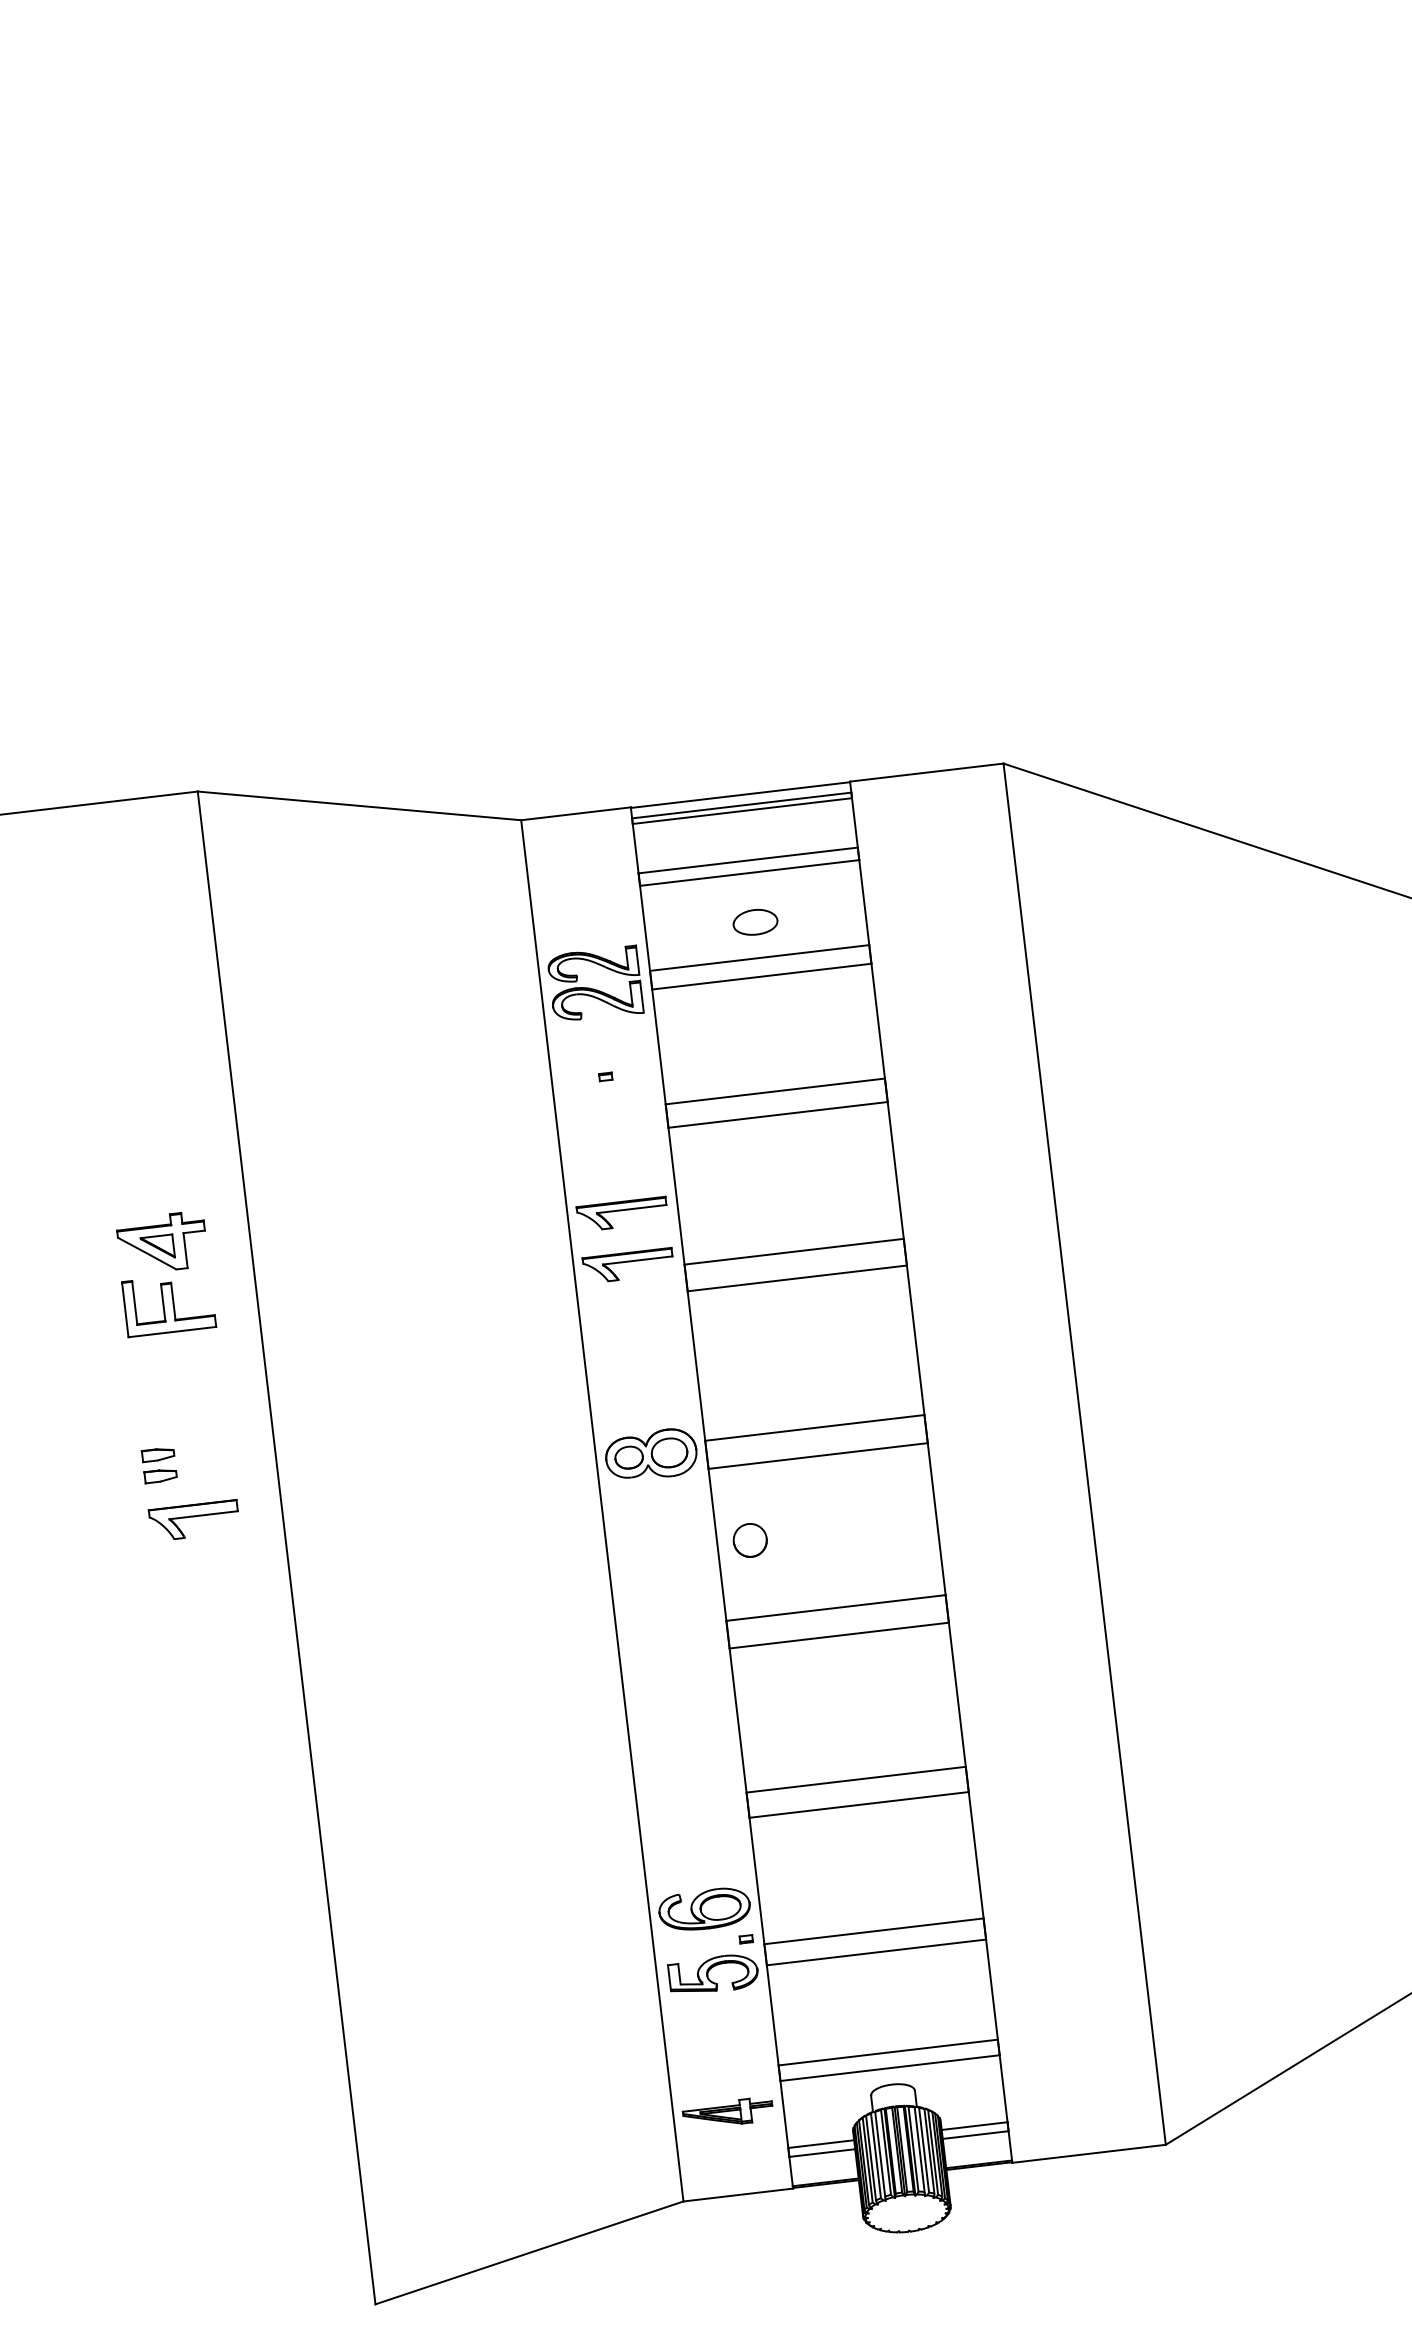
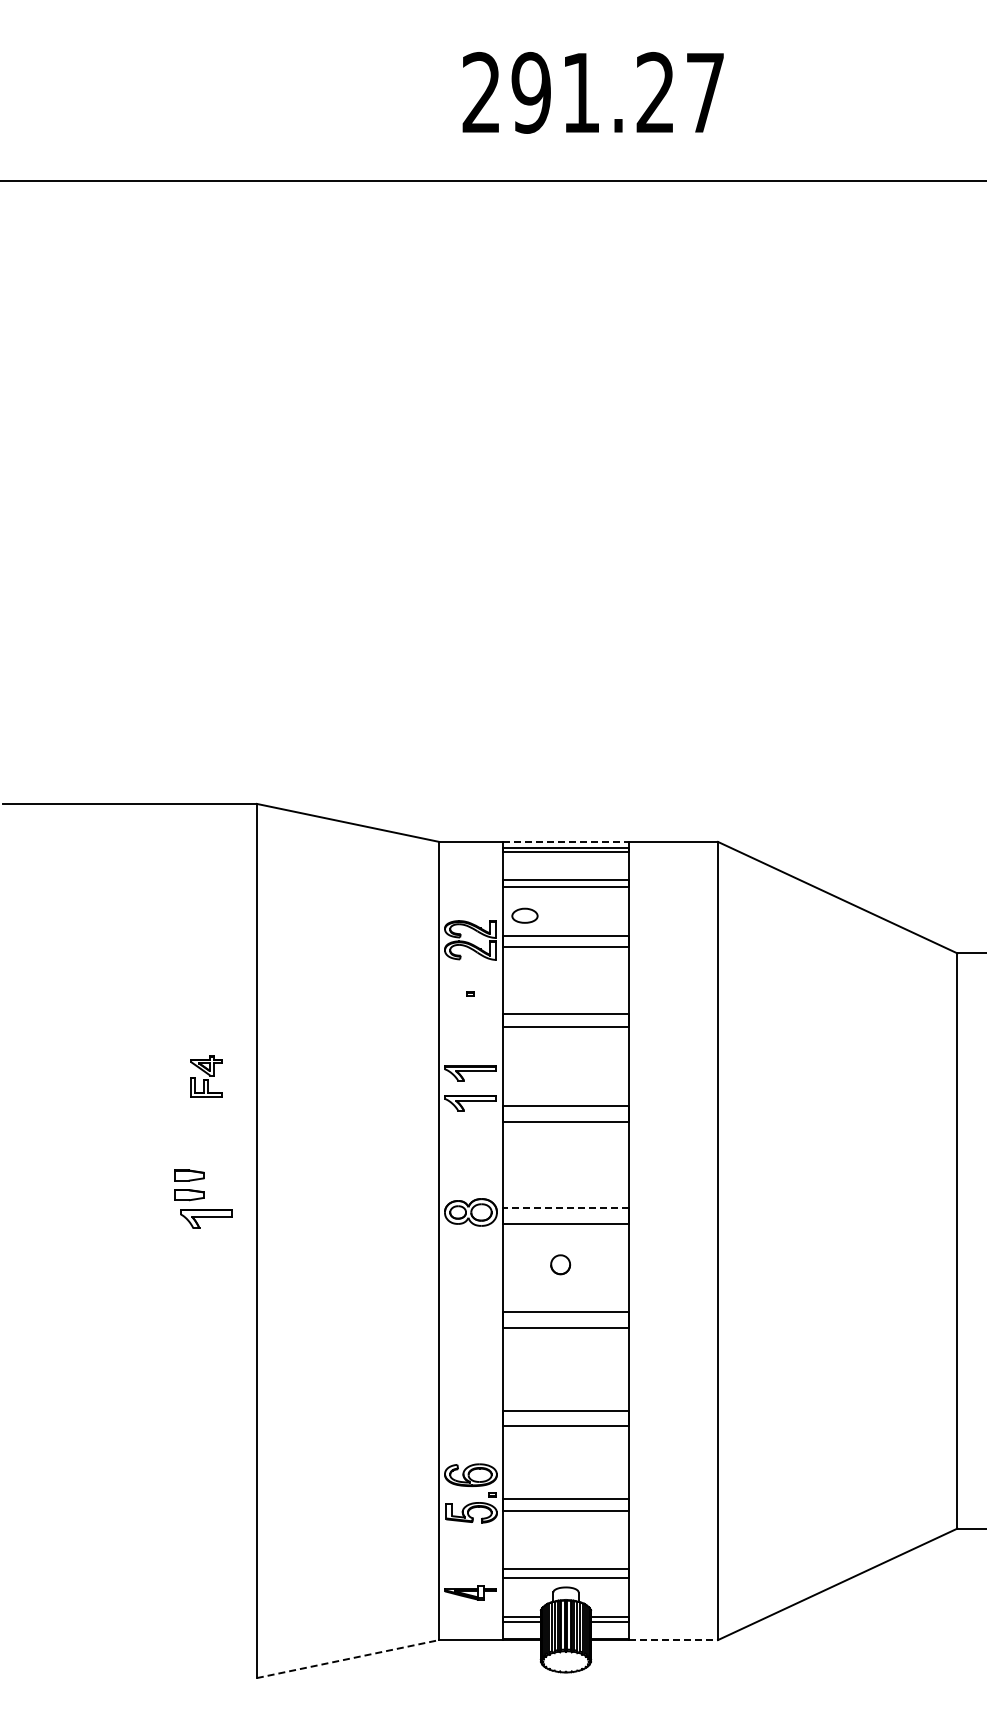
line: (741, 795) -> (566, 842), solid -> dashed
part: (754, 921) -> (524, 915), moved
part: (166, 1273) -> (206, 1076), size x0.6
line: (813, 1427) -> (565, 1207), solid -> dashed
part: (158, 1465) -> (189, 1185), size x1.6
part: (749, 1539) -> (560, 1264), moved
line: (1090, 2154) -> (674, 1640), solid -> dashed
line: (530, 2251) -> (348, 1658), solid -> dashed

